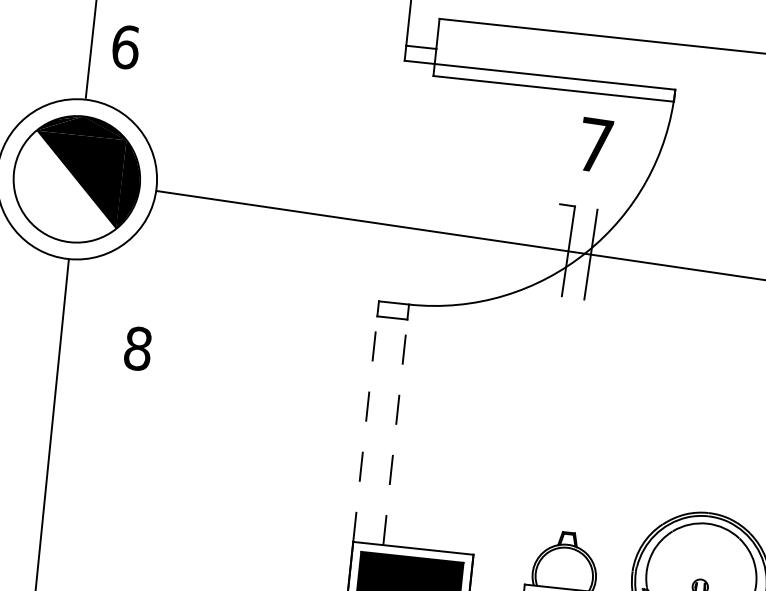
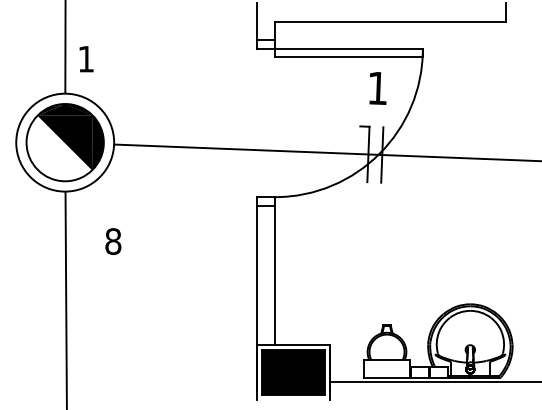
text: (126, 46) -> (86, 58), 6 -> 1
text: (596, 144) -> (378, 87), 7 -> 1
line: (365, 428) -> (256, 275), dashed -> solid
line: (396, 432) -> (275, 275), dashed -> solid

